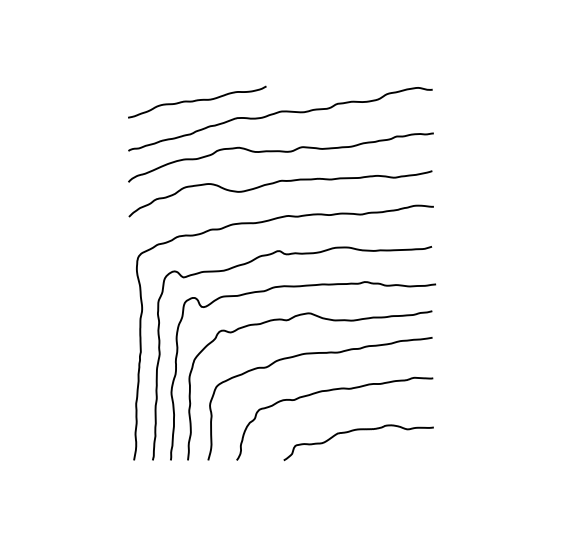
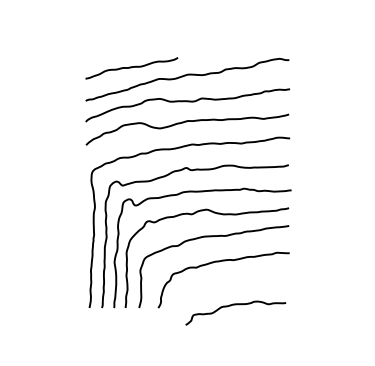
curve: (358, 431) -> (235, 305), moved

